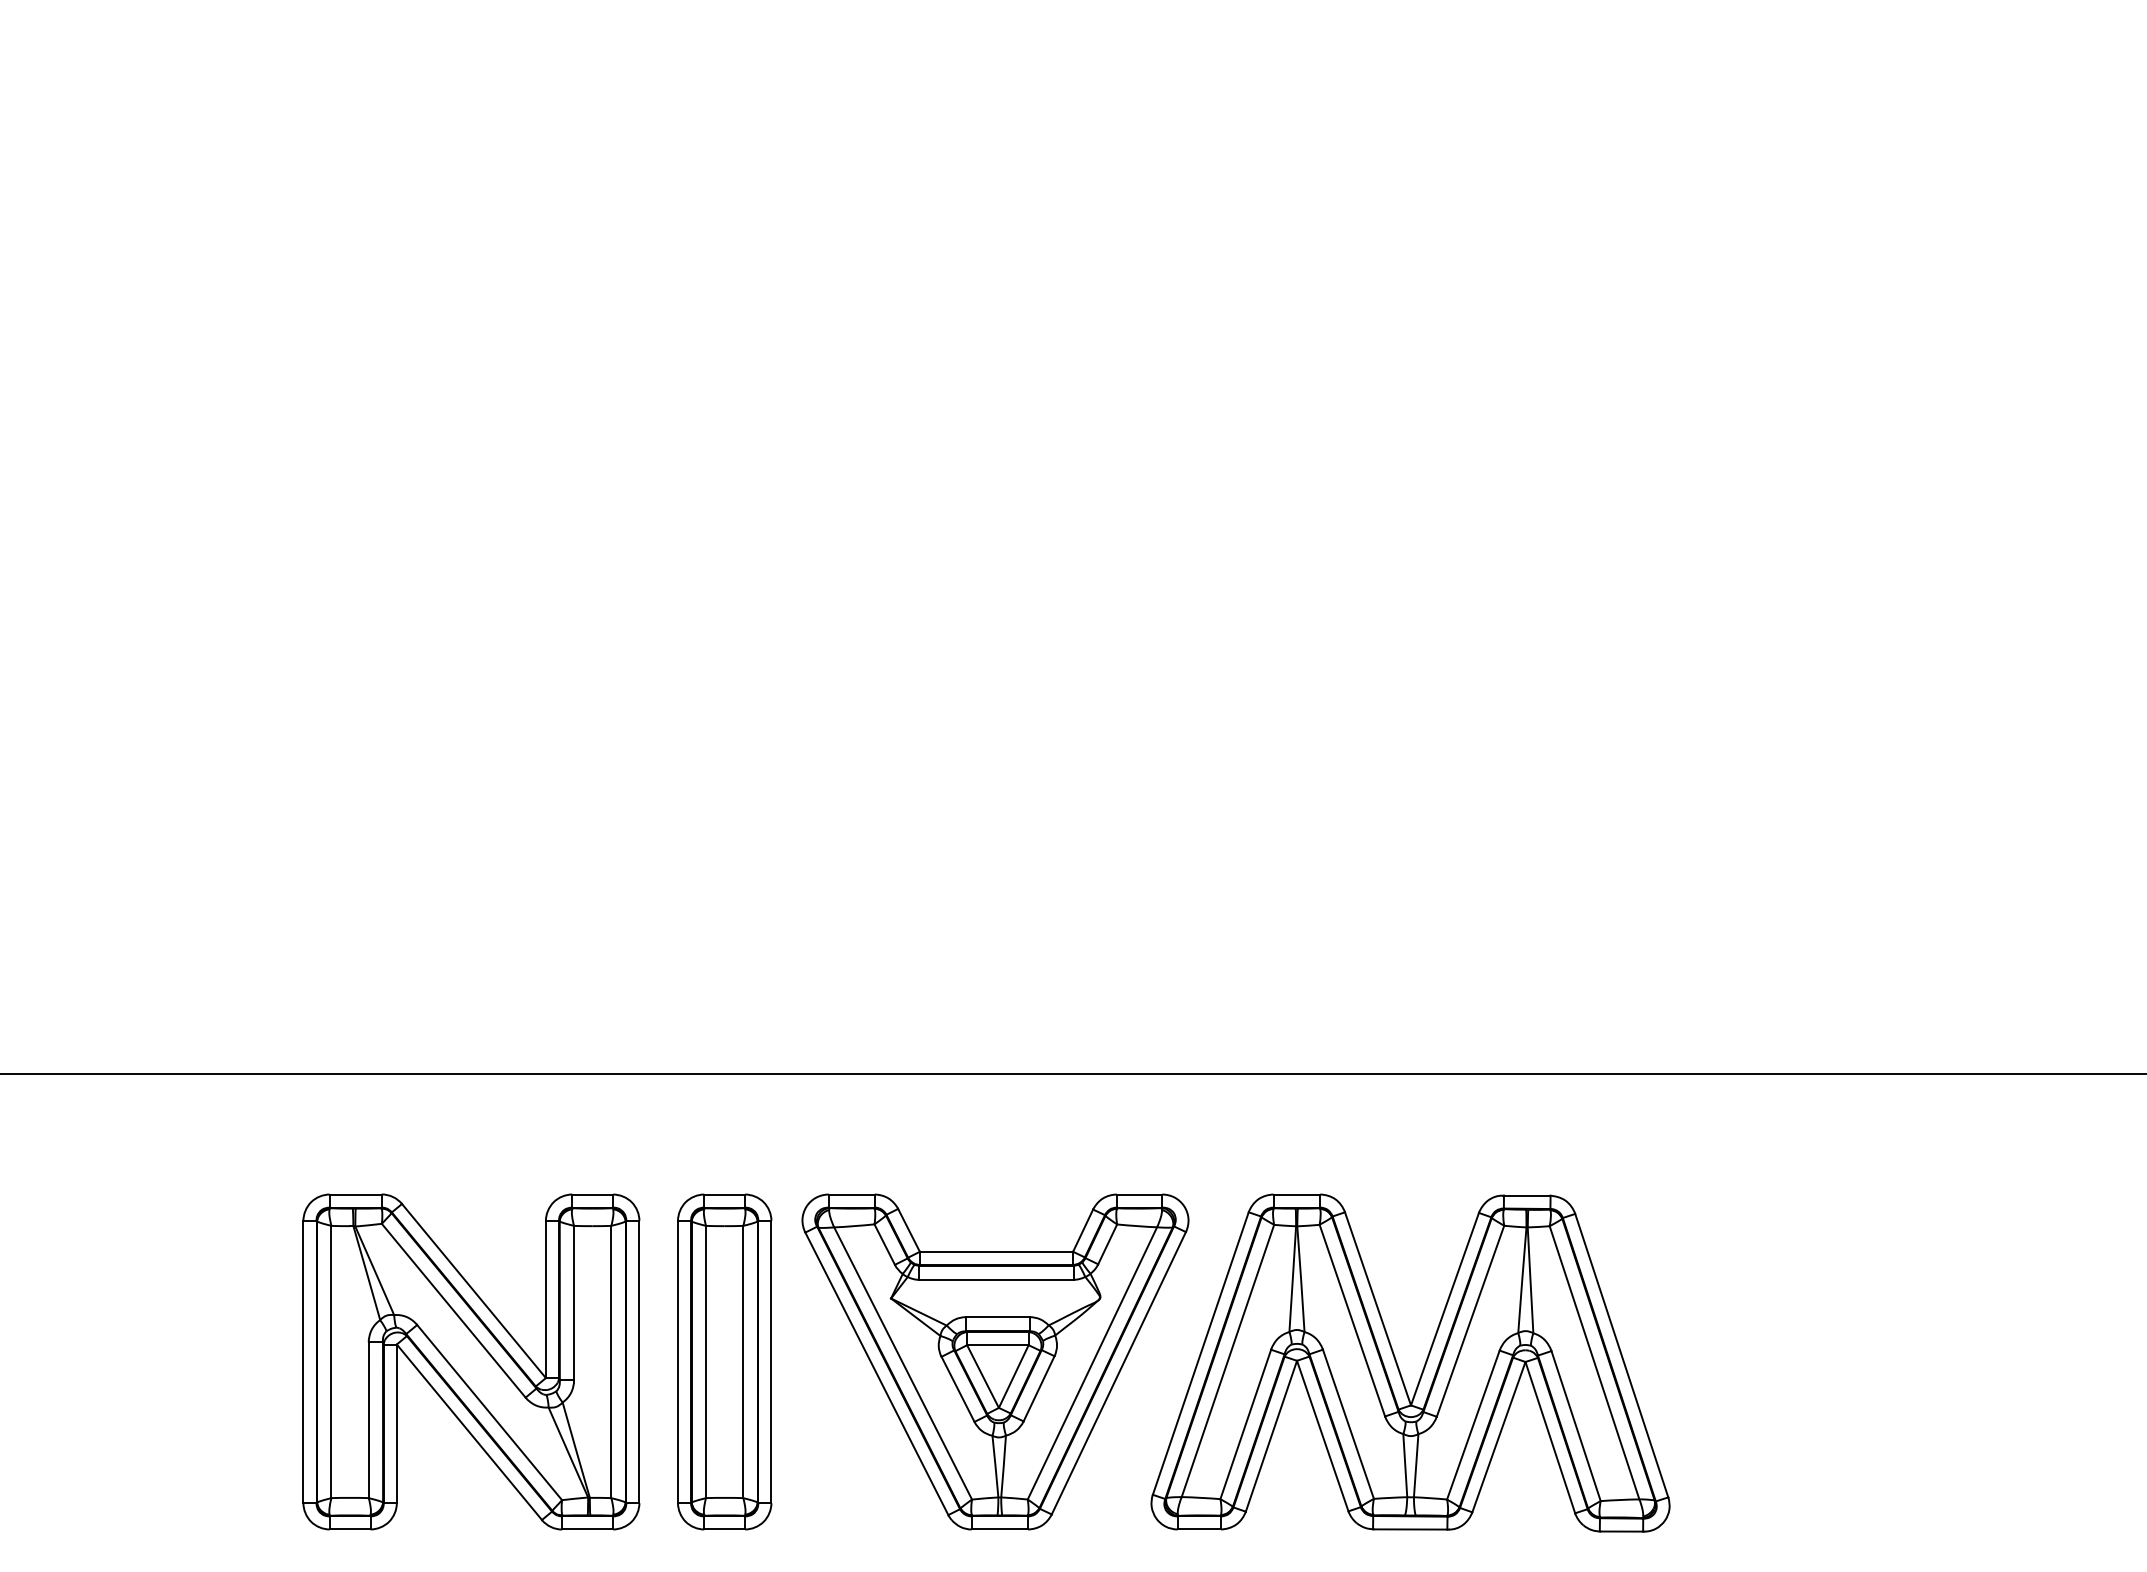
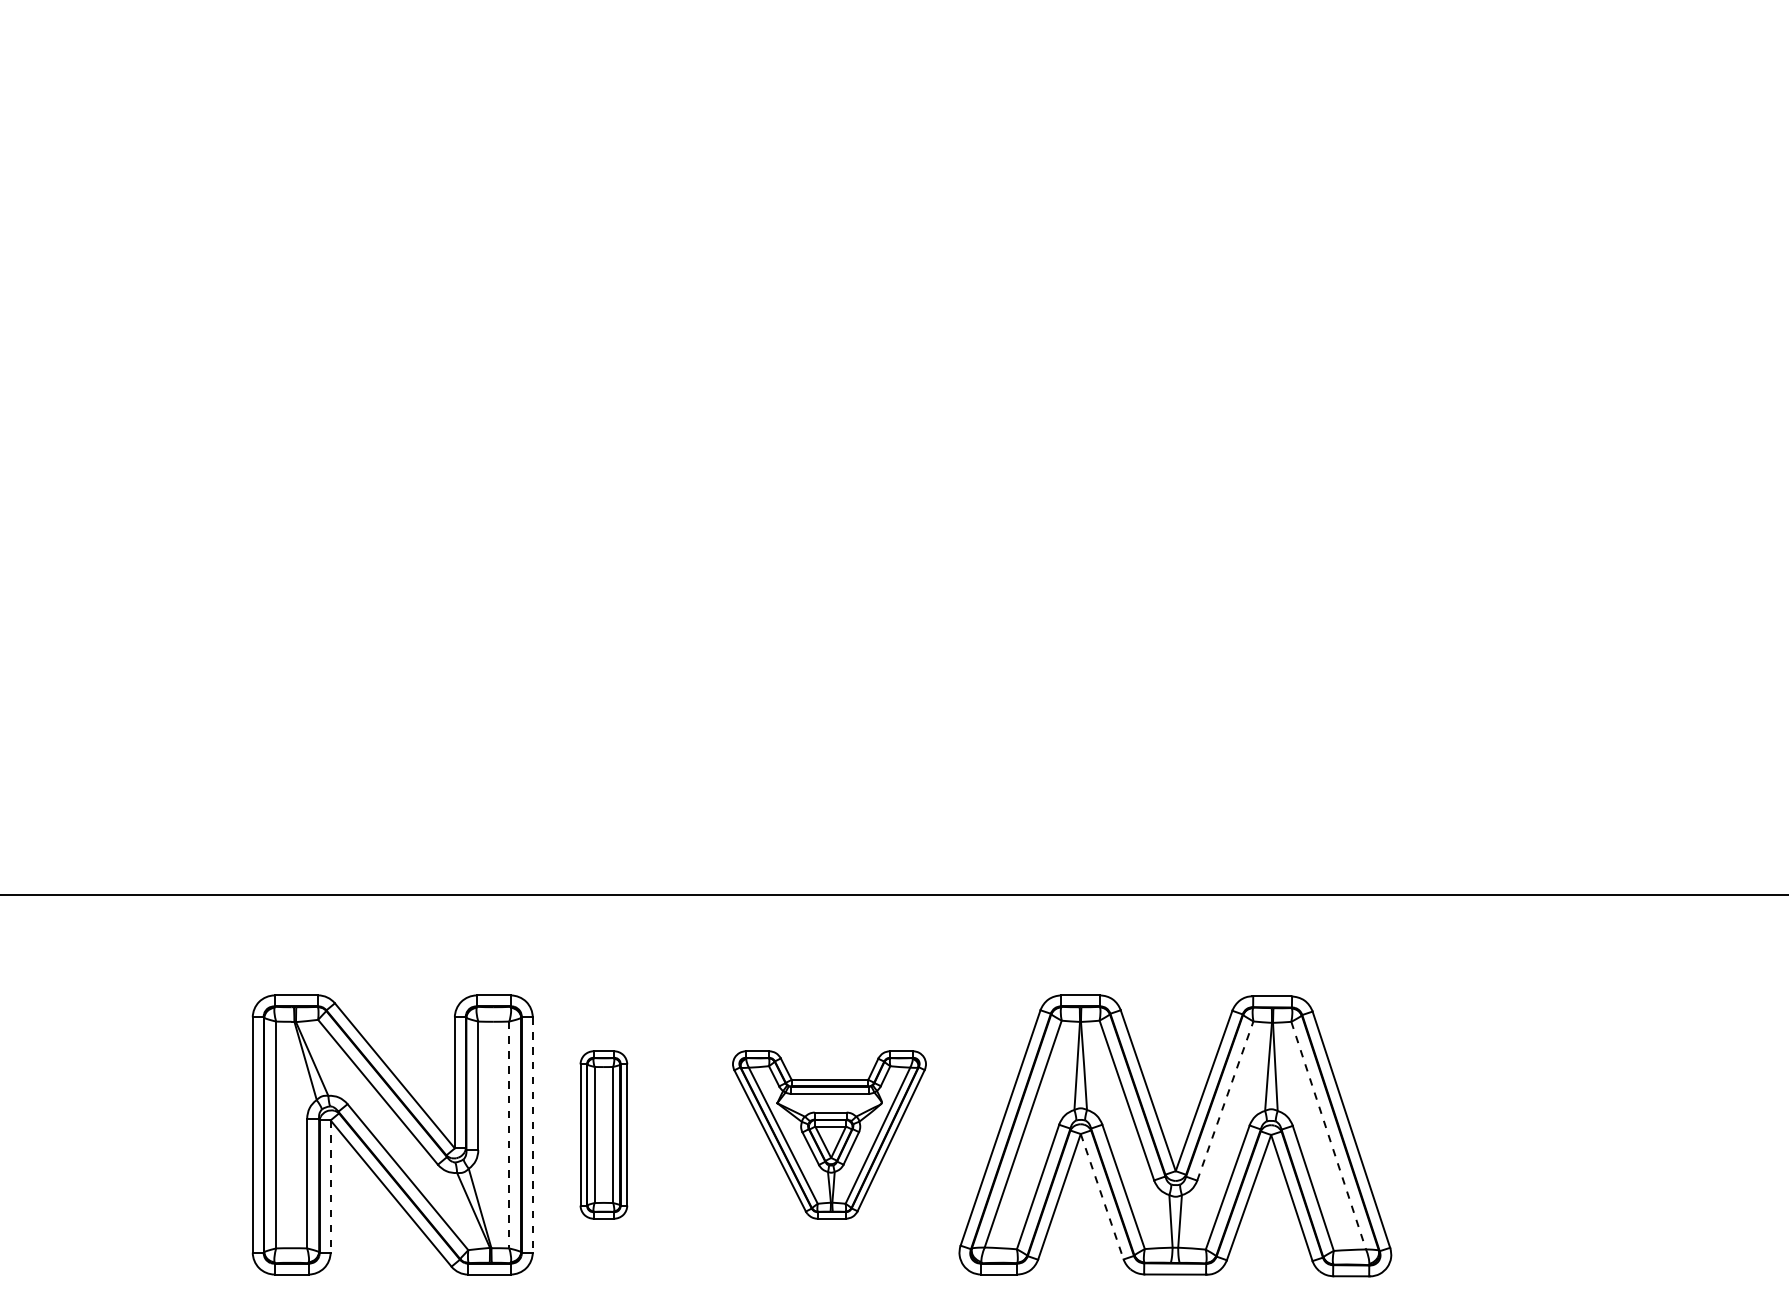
line: (1470, 1320) -> (1225, 1100), solid -> dashed
part: (724, 1361) -> (603, 1134), size x0.6
part: (995, 1361) -> (829, 1134), size x0.6
line: (611, 1362) -> (509, 1135), solid -> dashed
line: (639, 1362) -> (532, 1135), solid -> dashed
line: (1594, 1362) -> (1328, 1135), solid -> dashed
line: (396, 1425) -> (330, 1187), solid -> dashed
line: (1323, 1437) -> (1102, 1197), solid -> dashed

